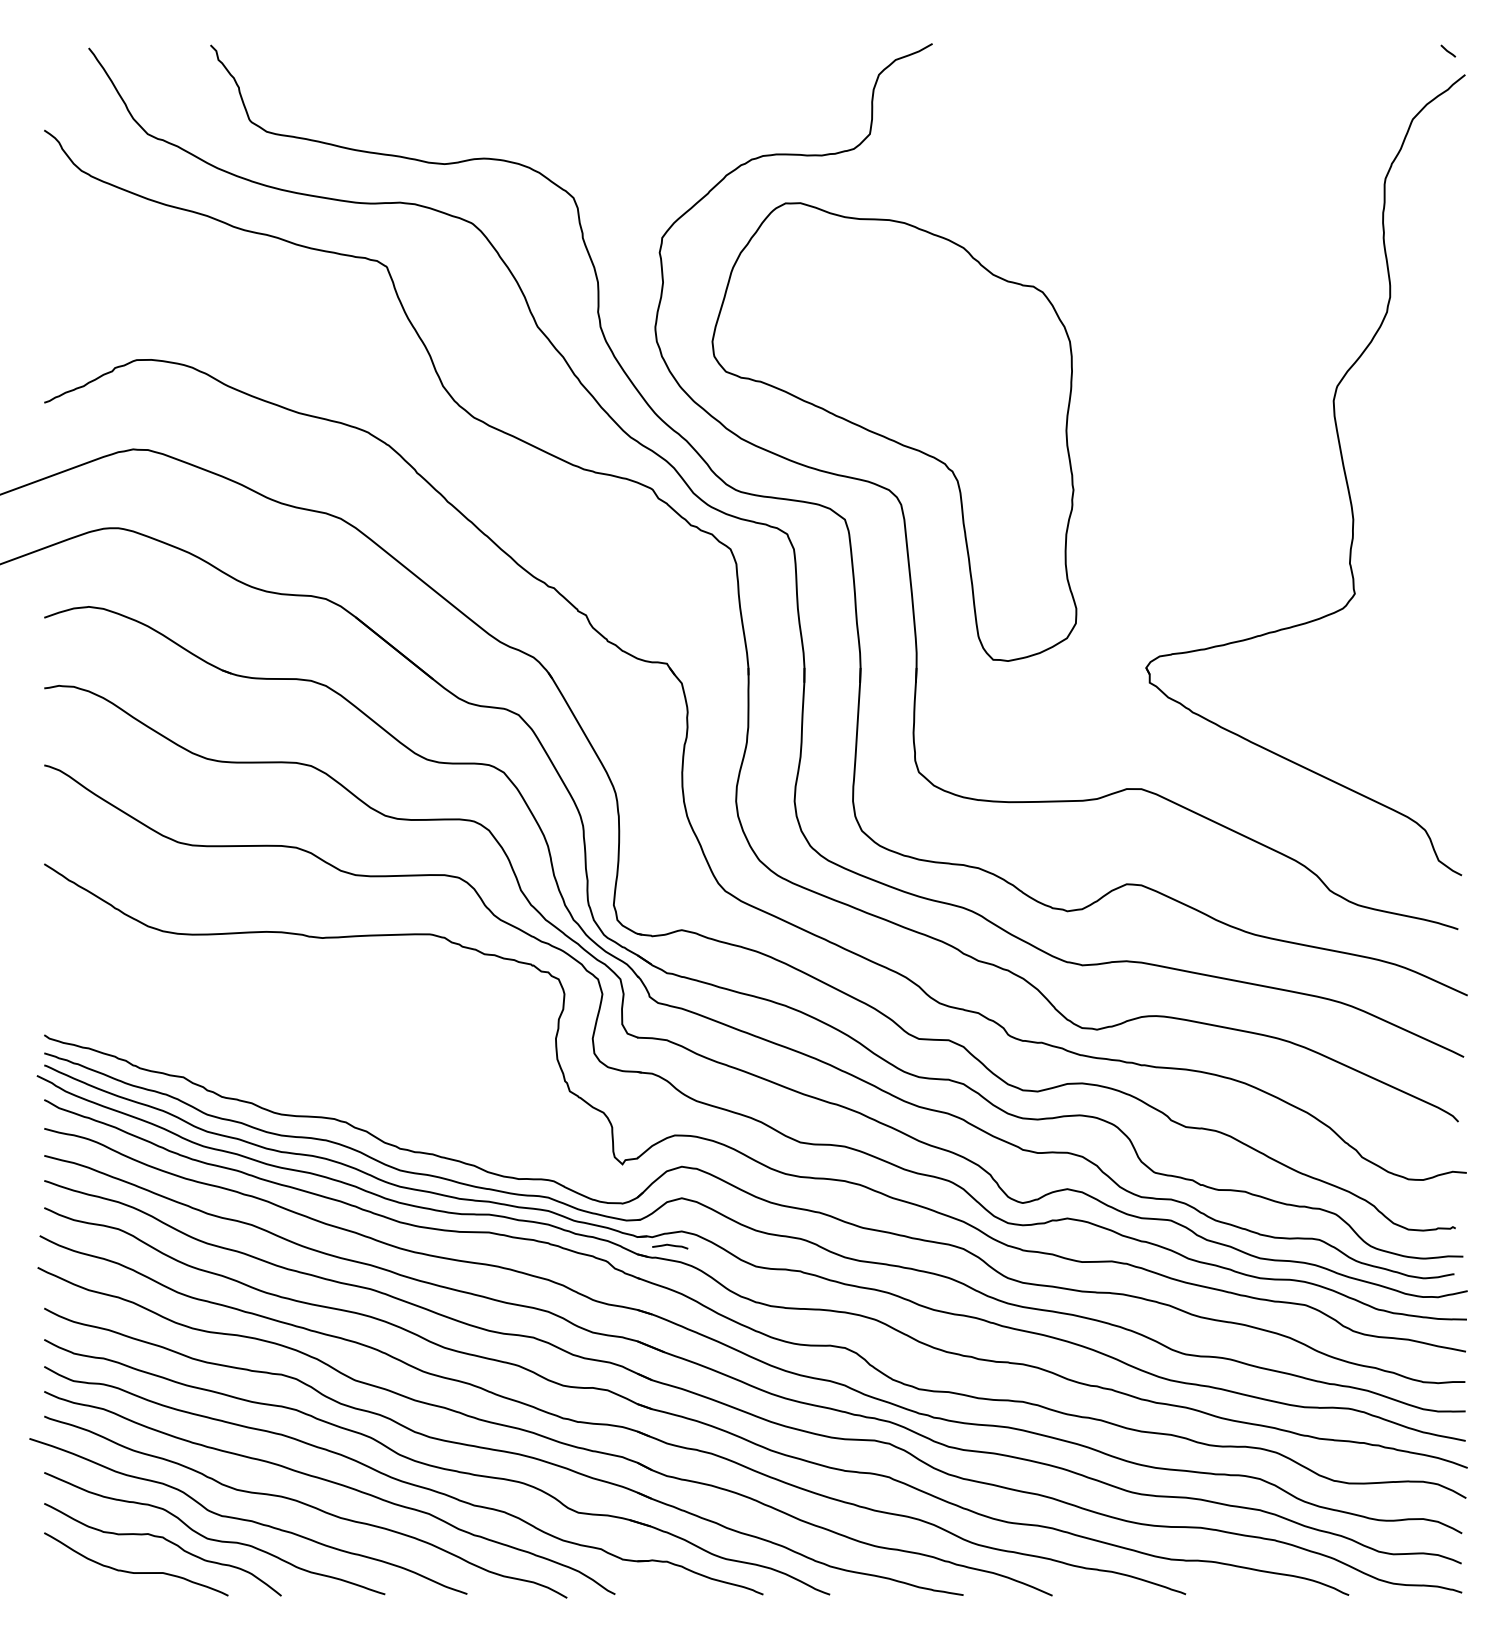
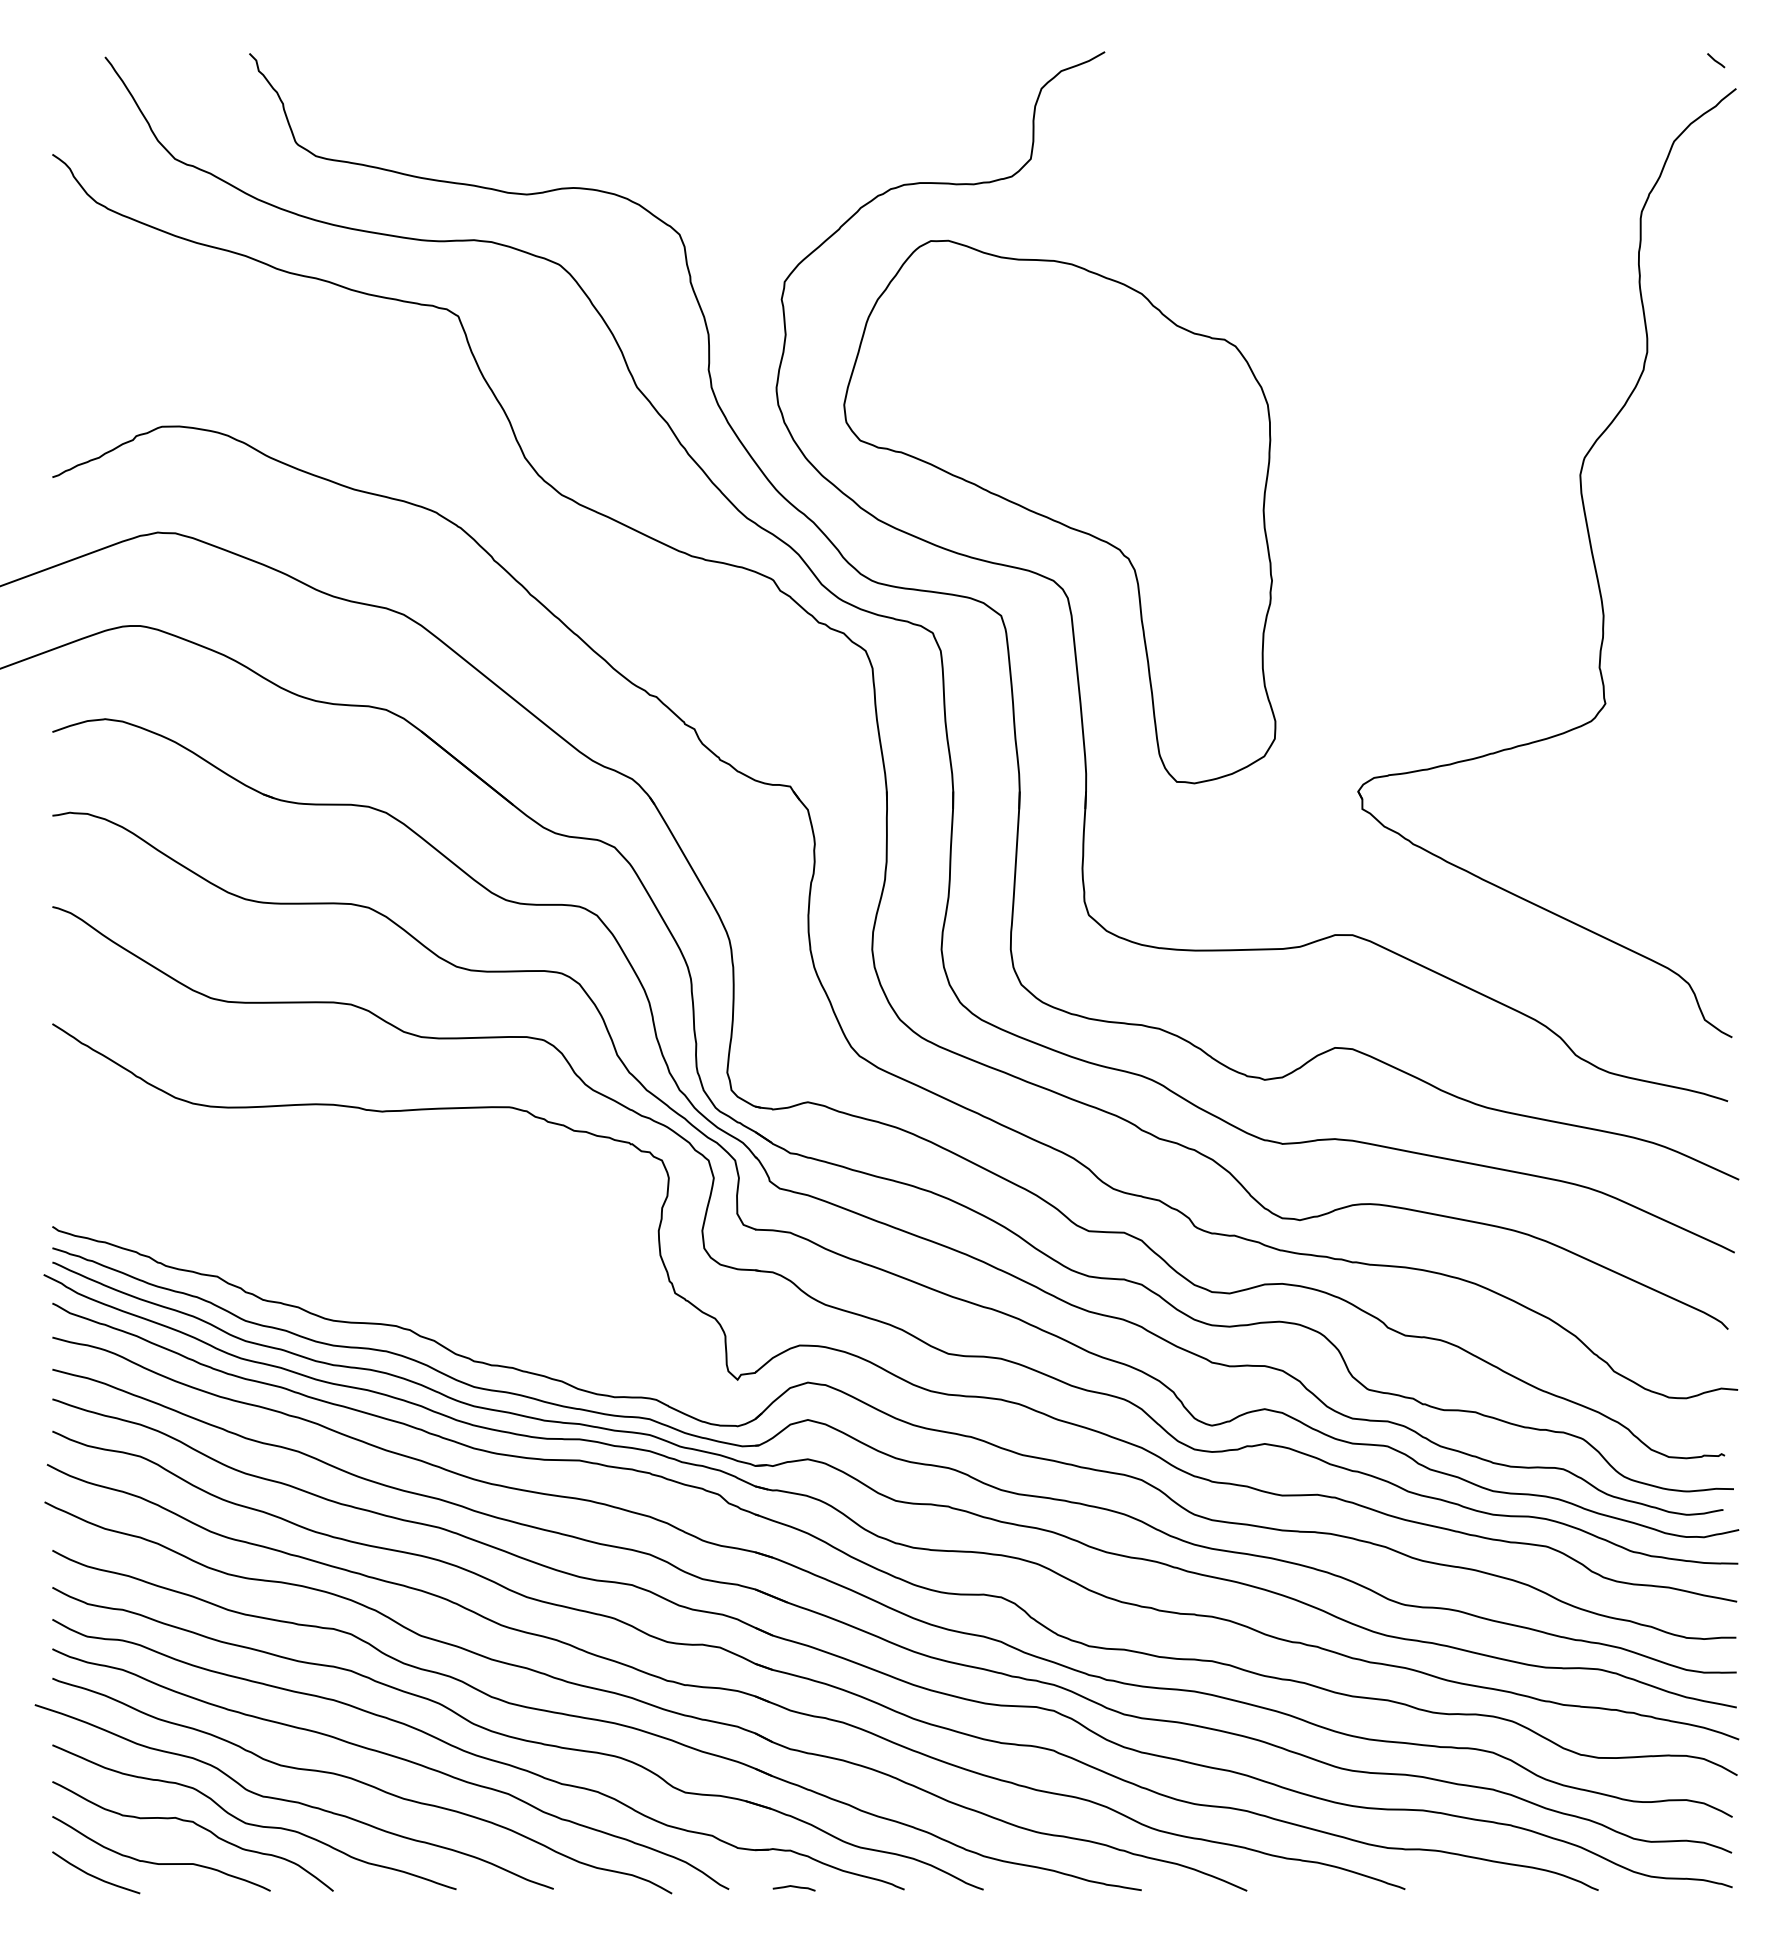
curve: (669, 1245) -> (793, 1887), moved
curve: (79, 1582) -> (94, 1875), added

